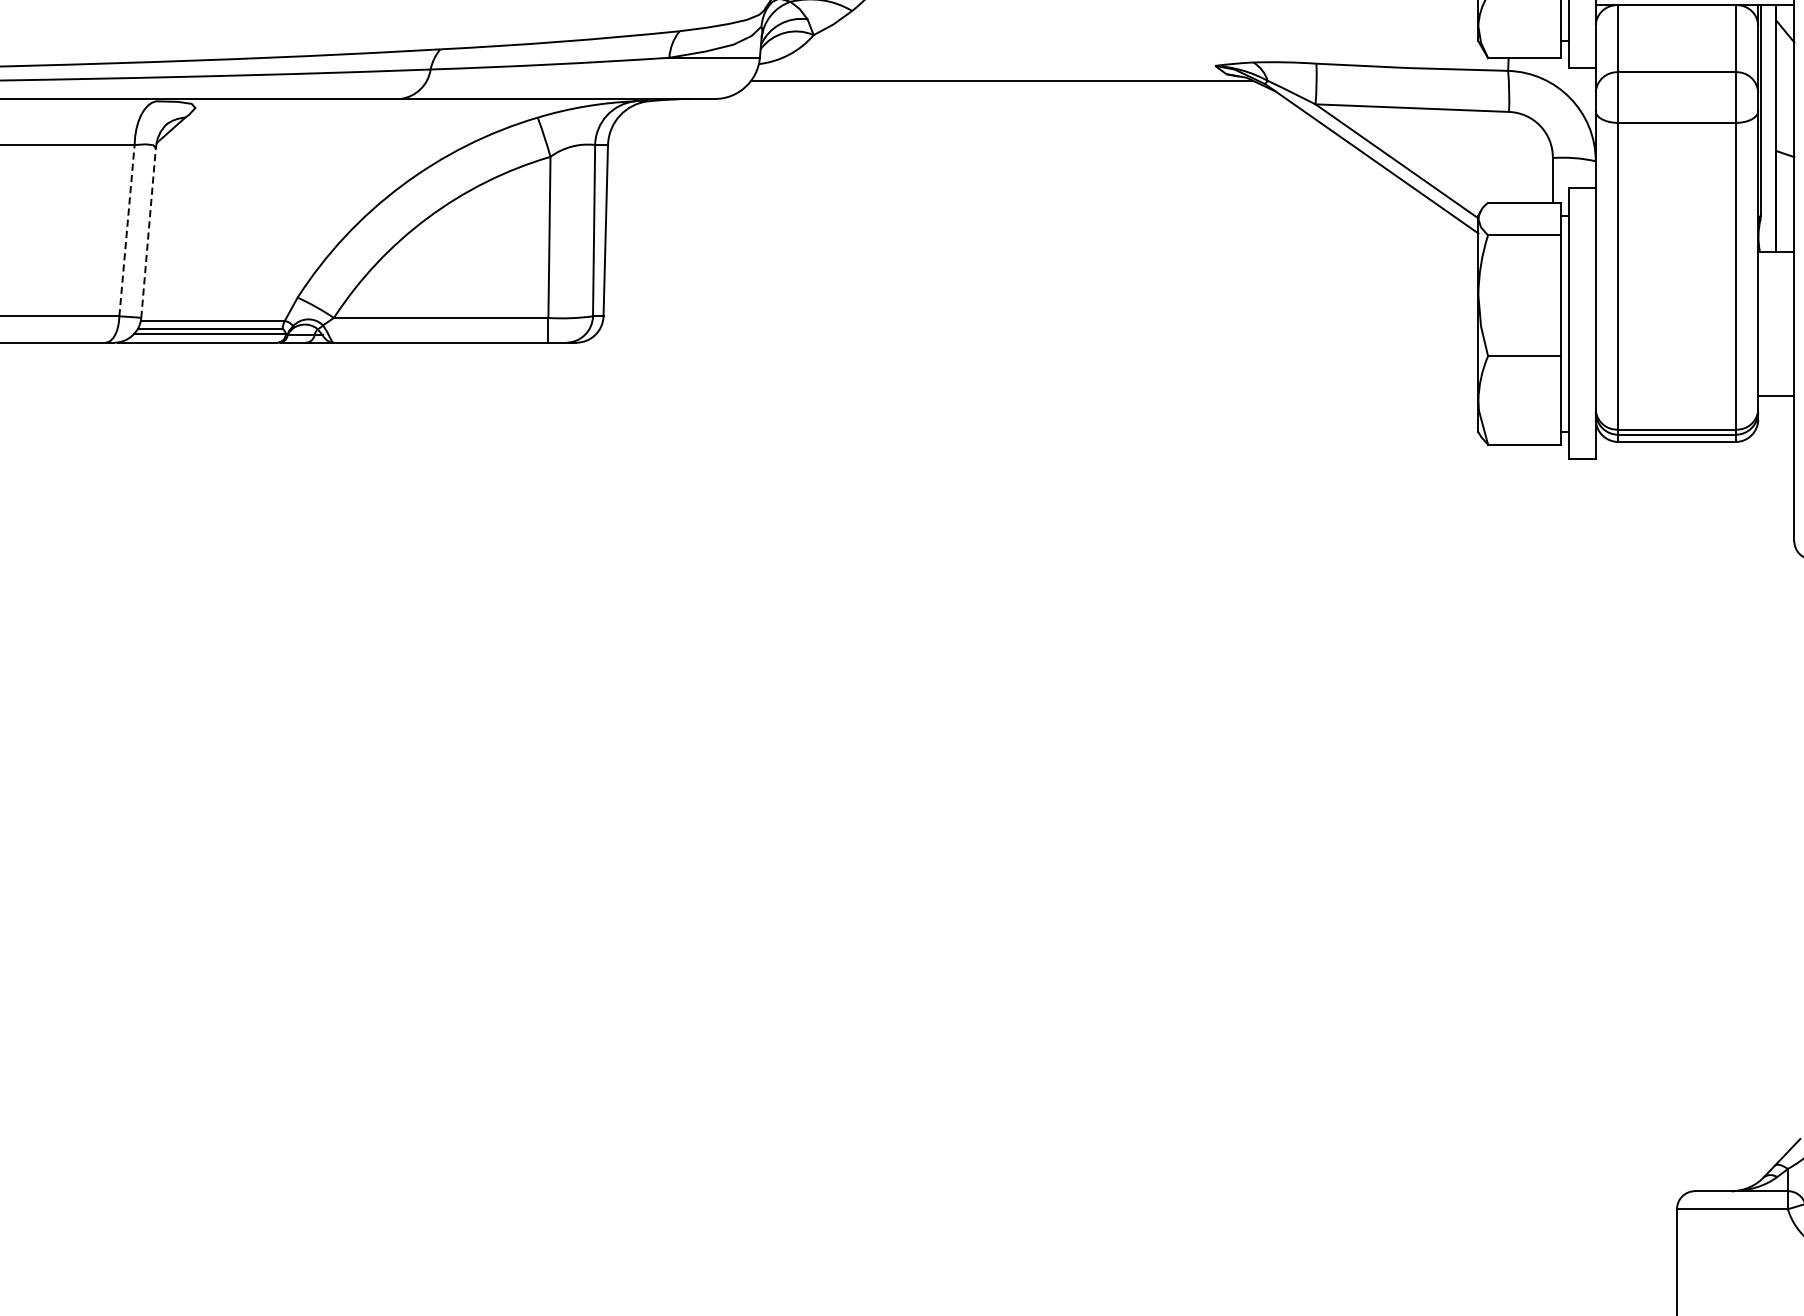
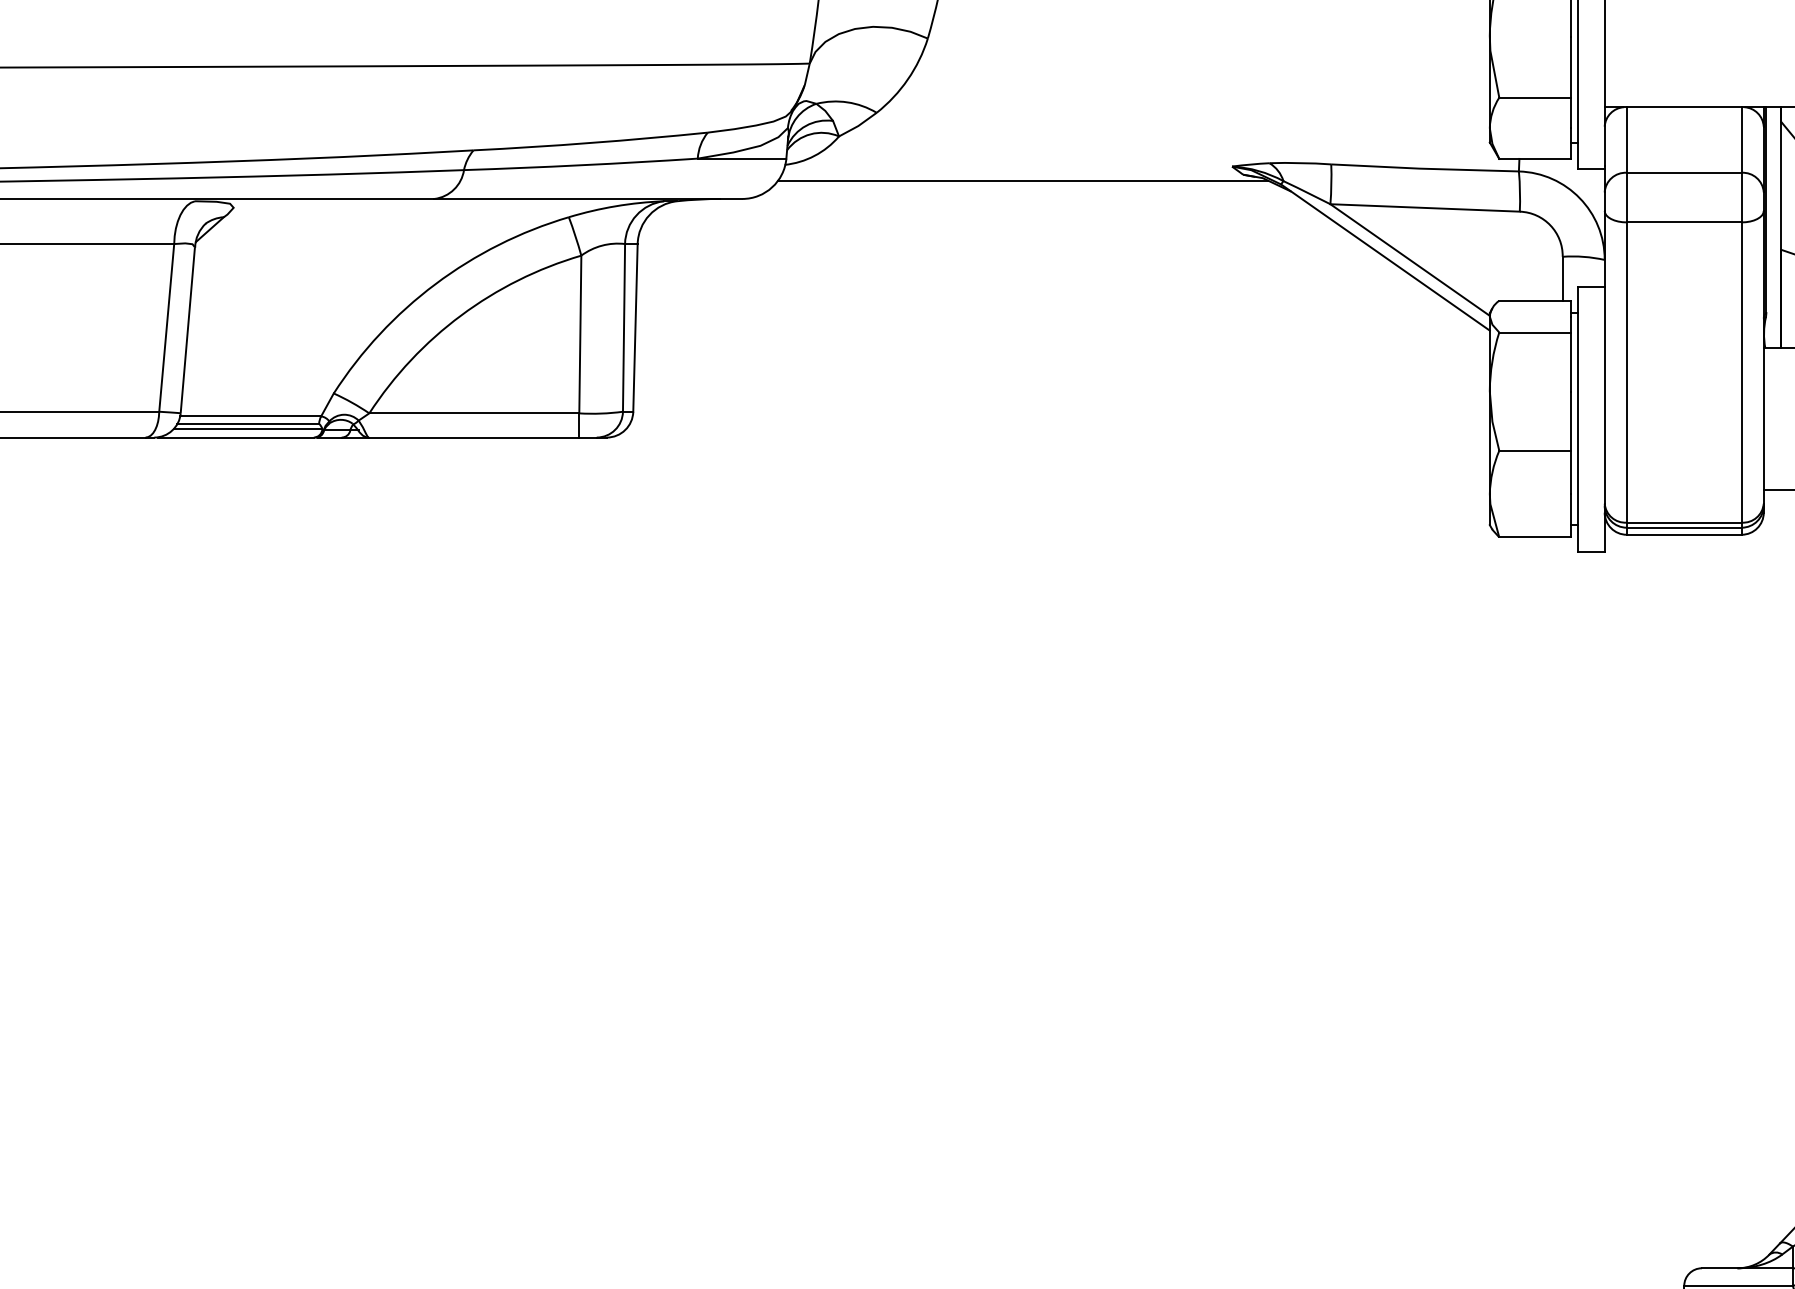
line: (126, 231) -> (166, 328), dashed -> solid
line: (148, 233) -> (187, 330), dashed -> solid

